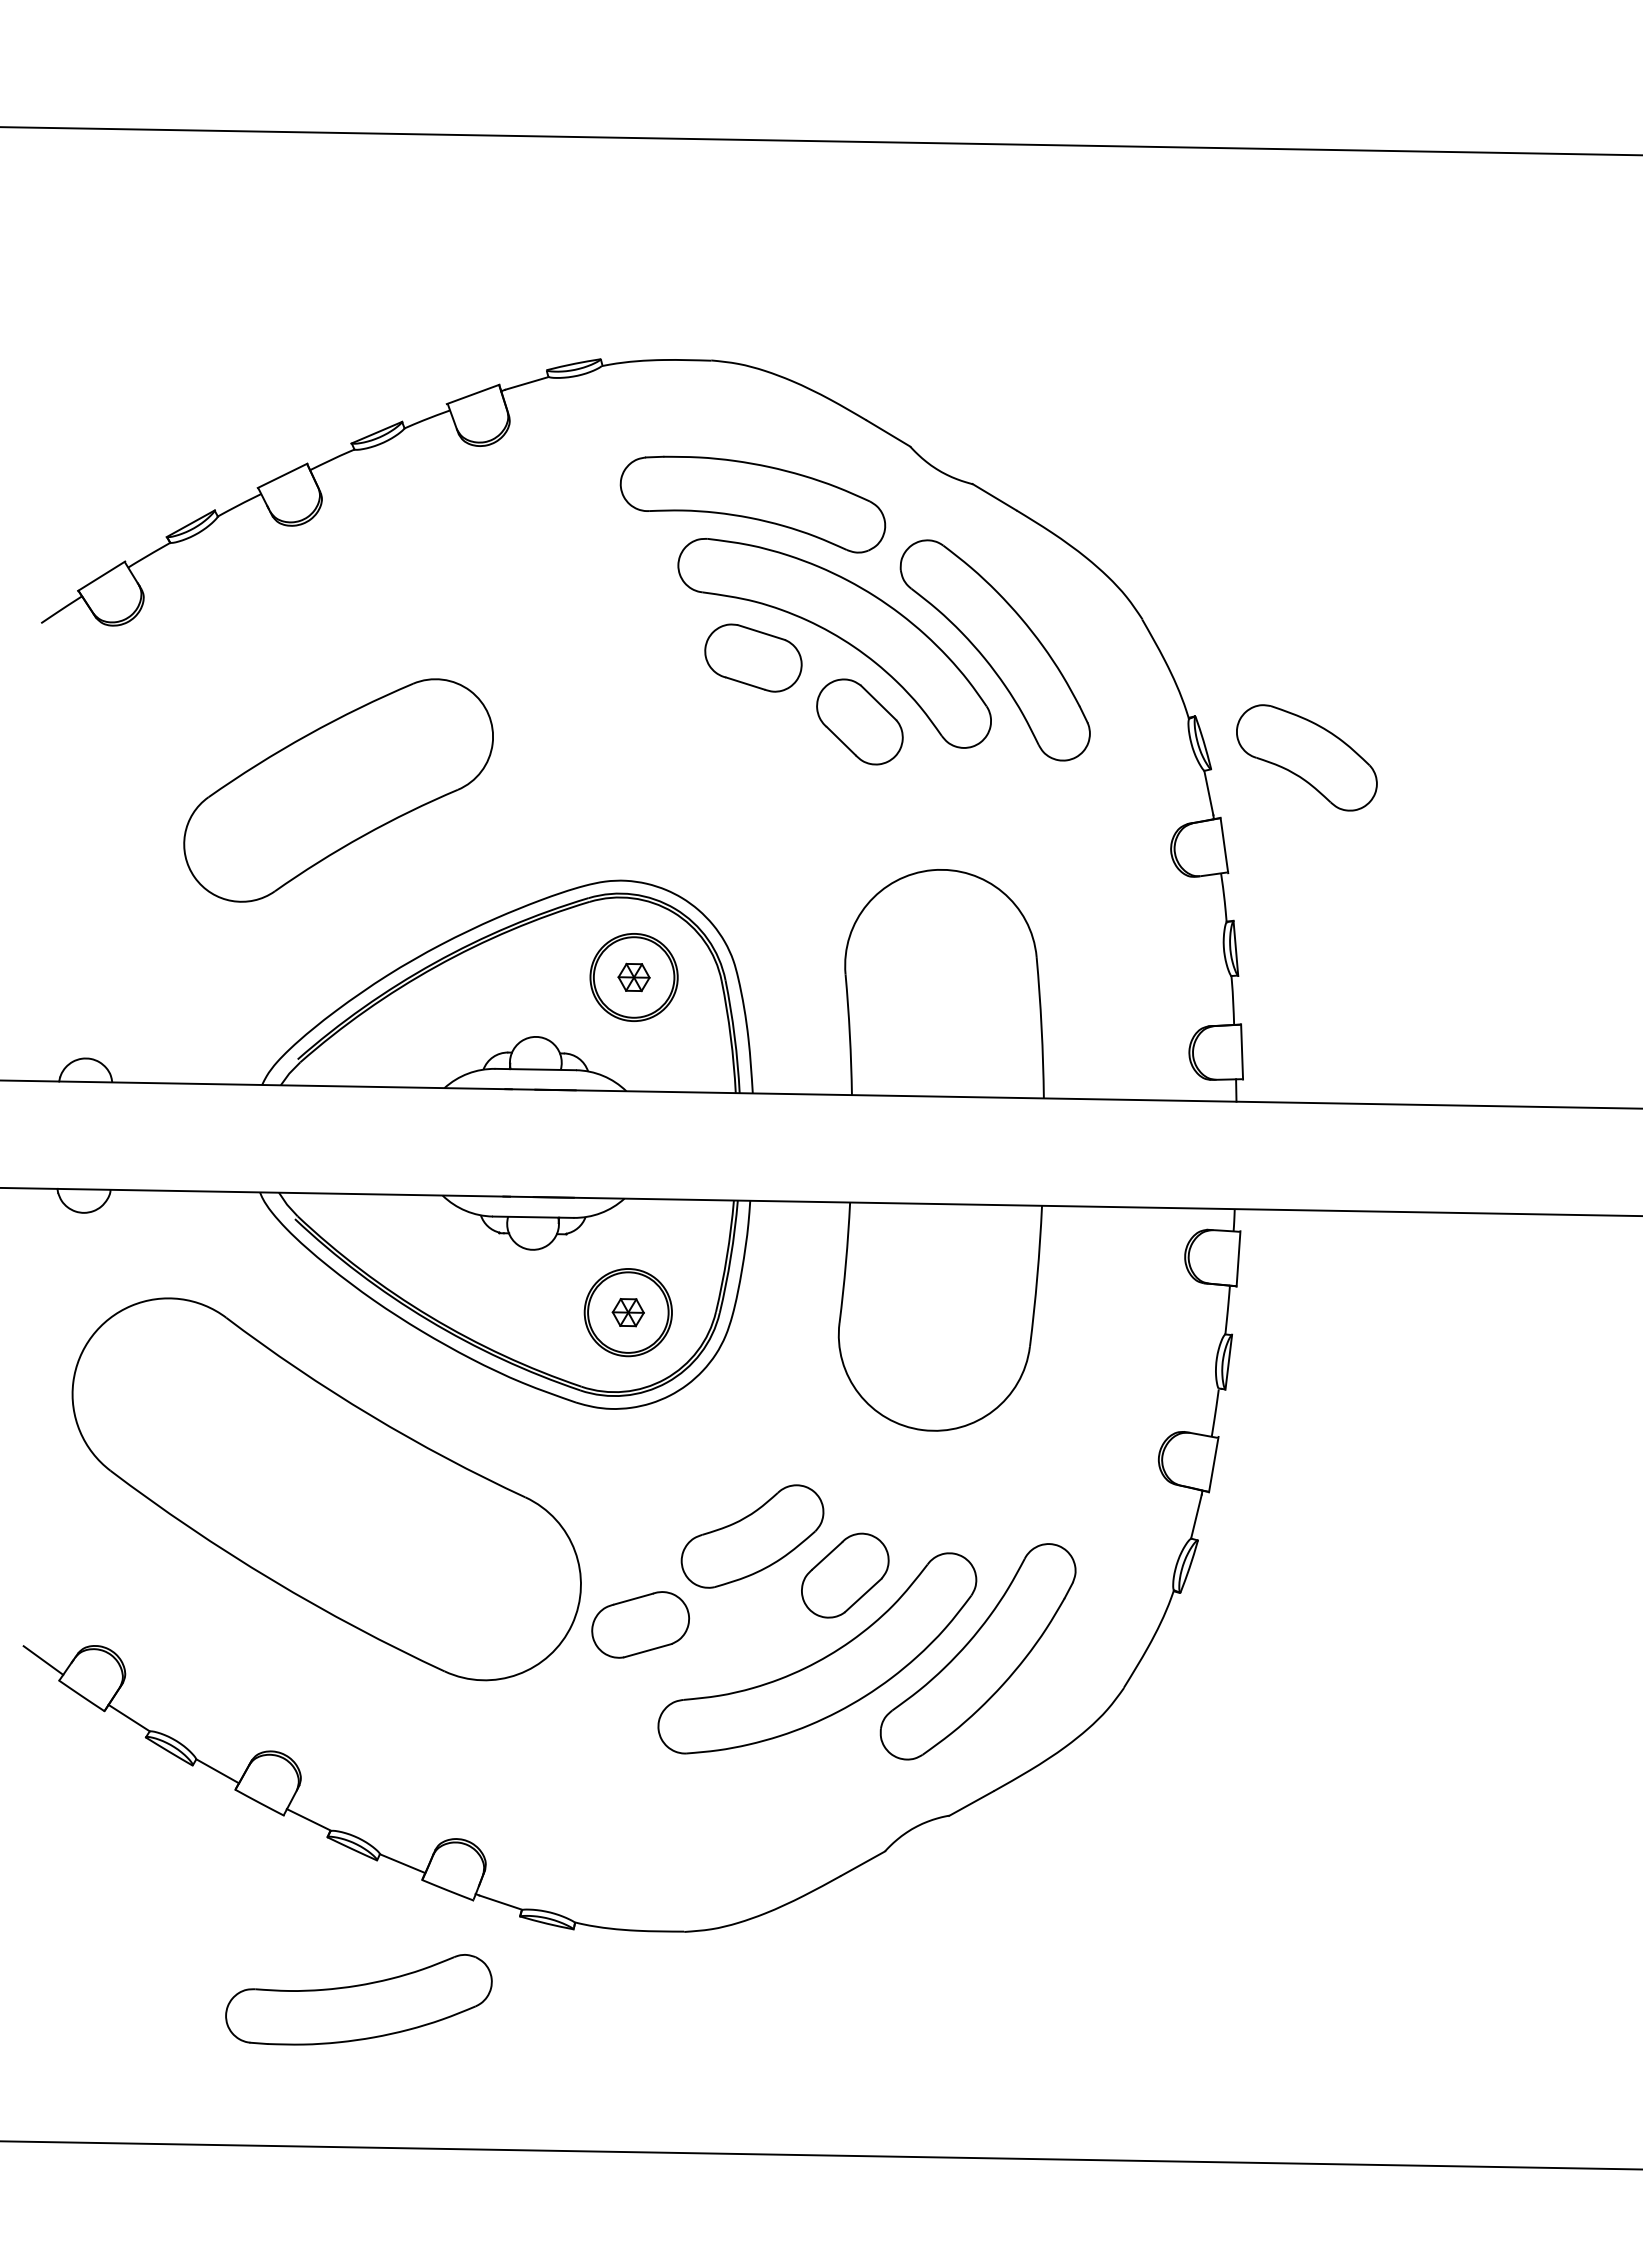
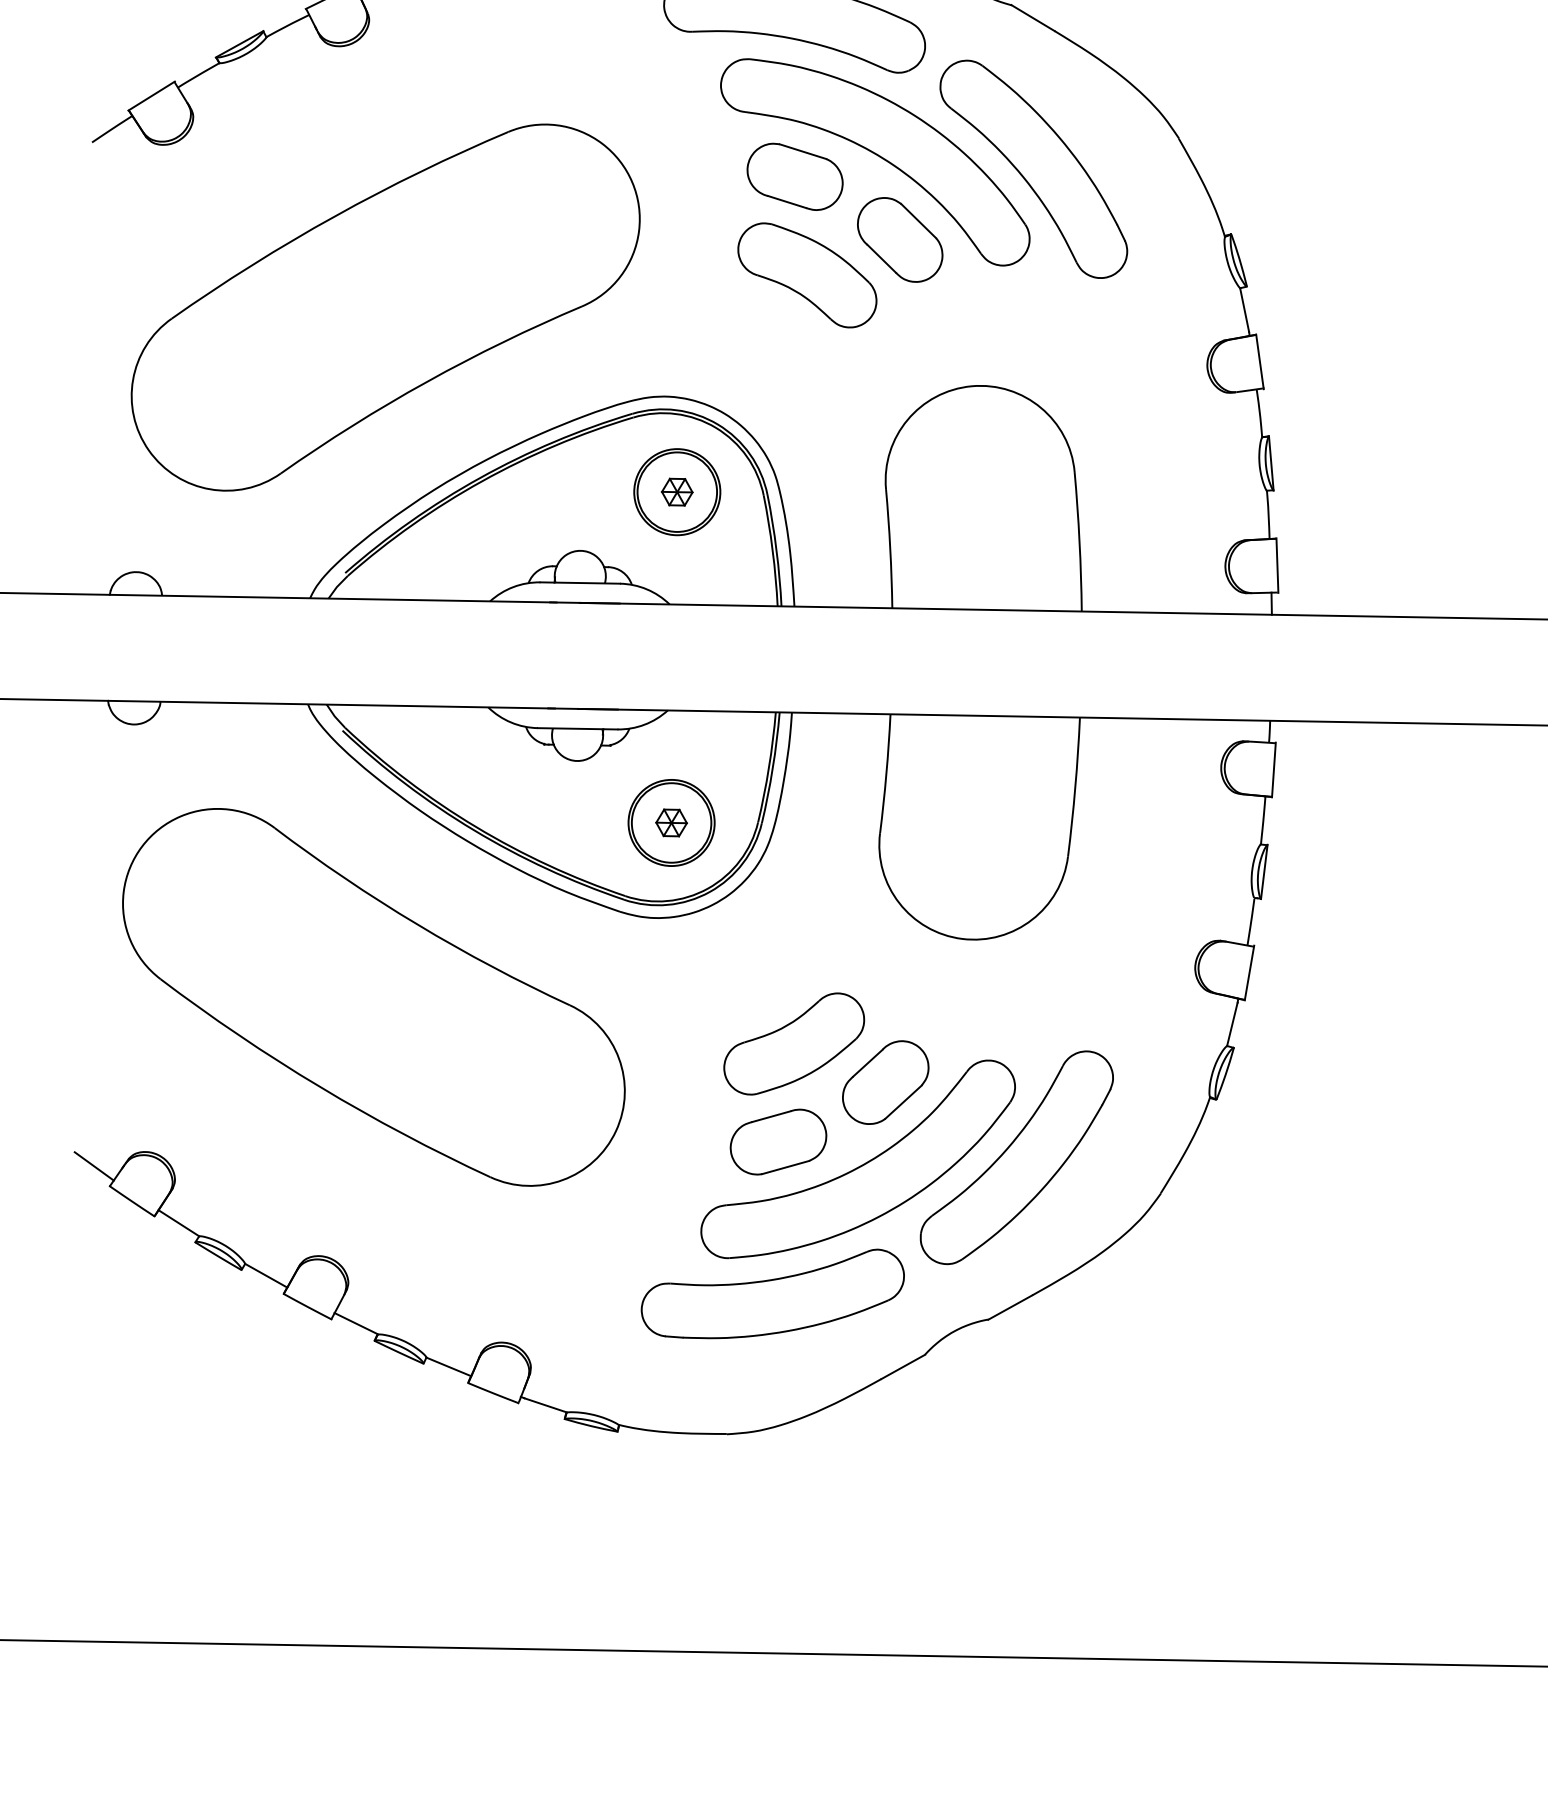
part: (1306, 757) -> (806, 275), moved
part: (338, 790) -> (385, 307), size x1.67
part: (640, 1624) -> (778, 1141), moved
part: (358, 1999) -> (772, 1293), moved

